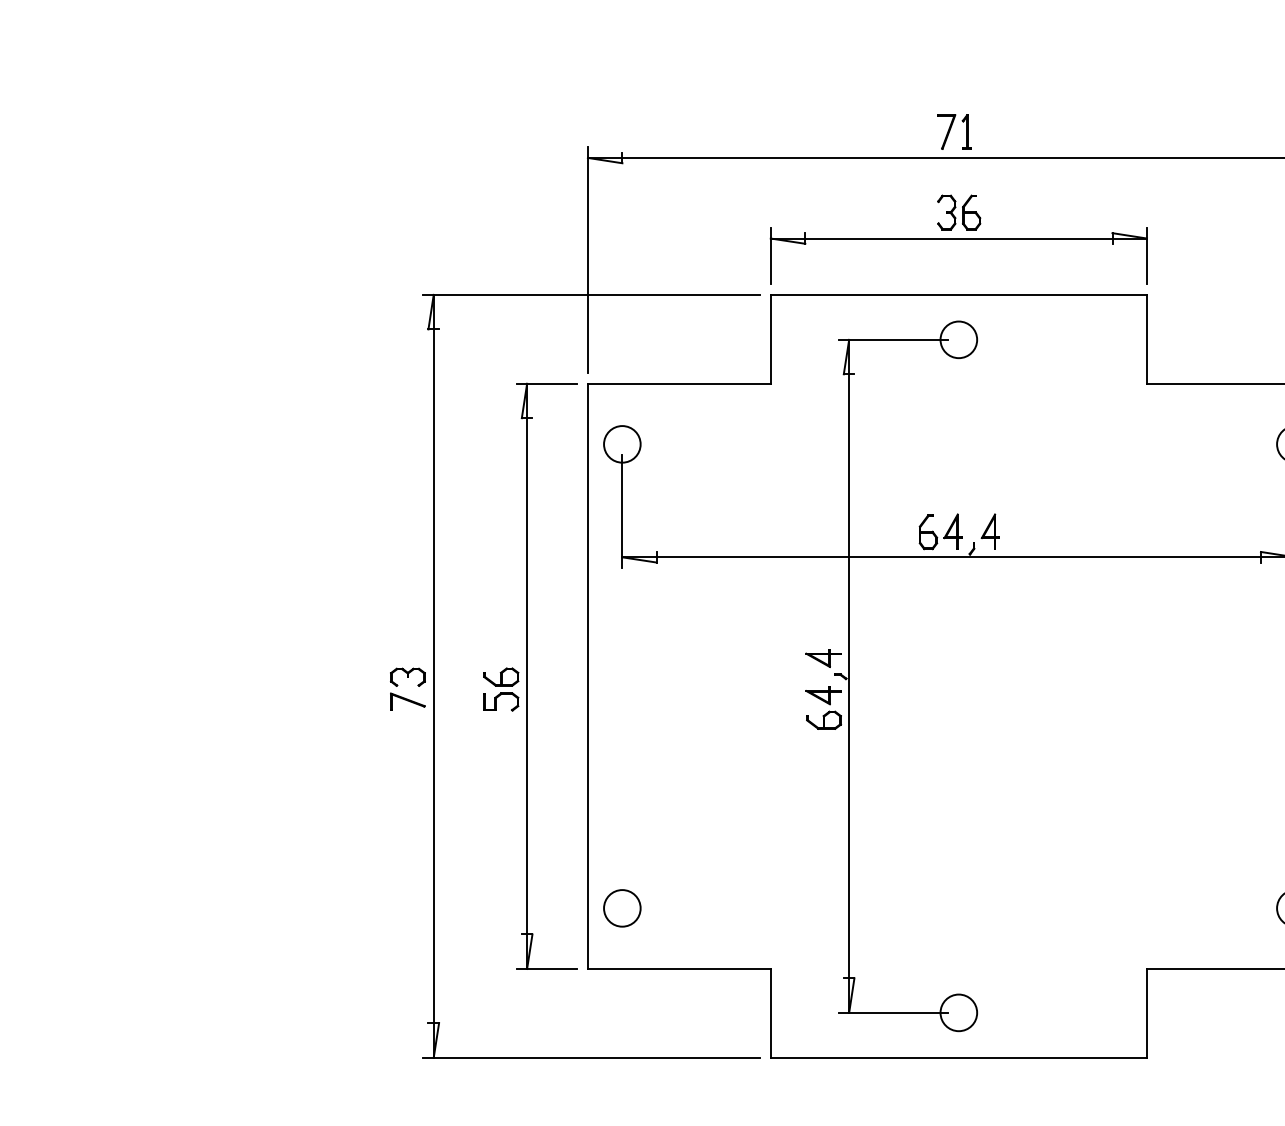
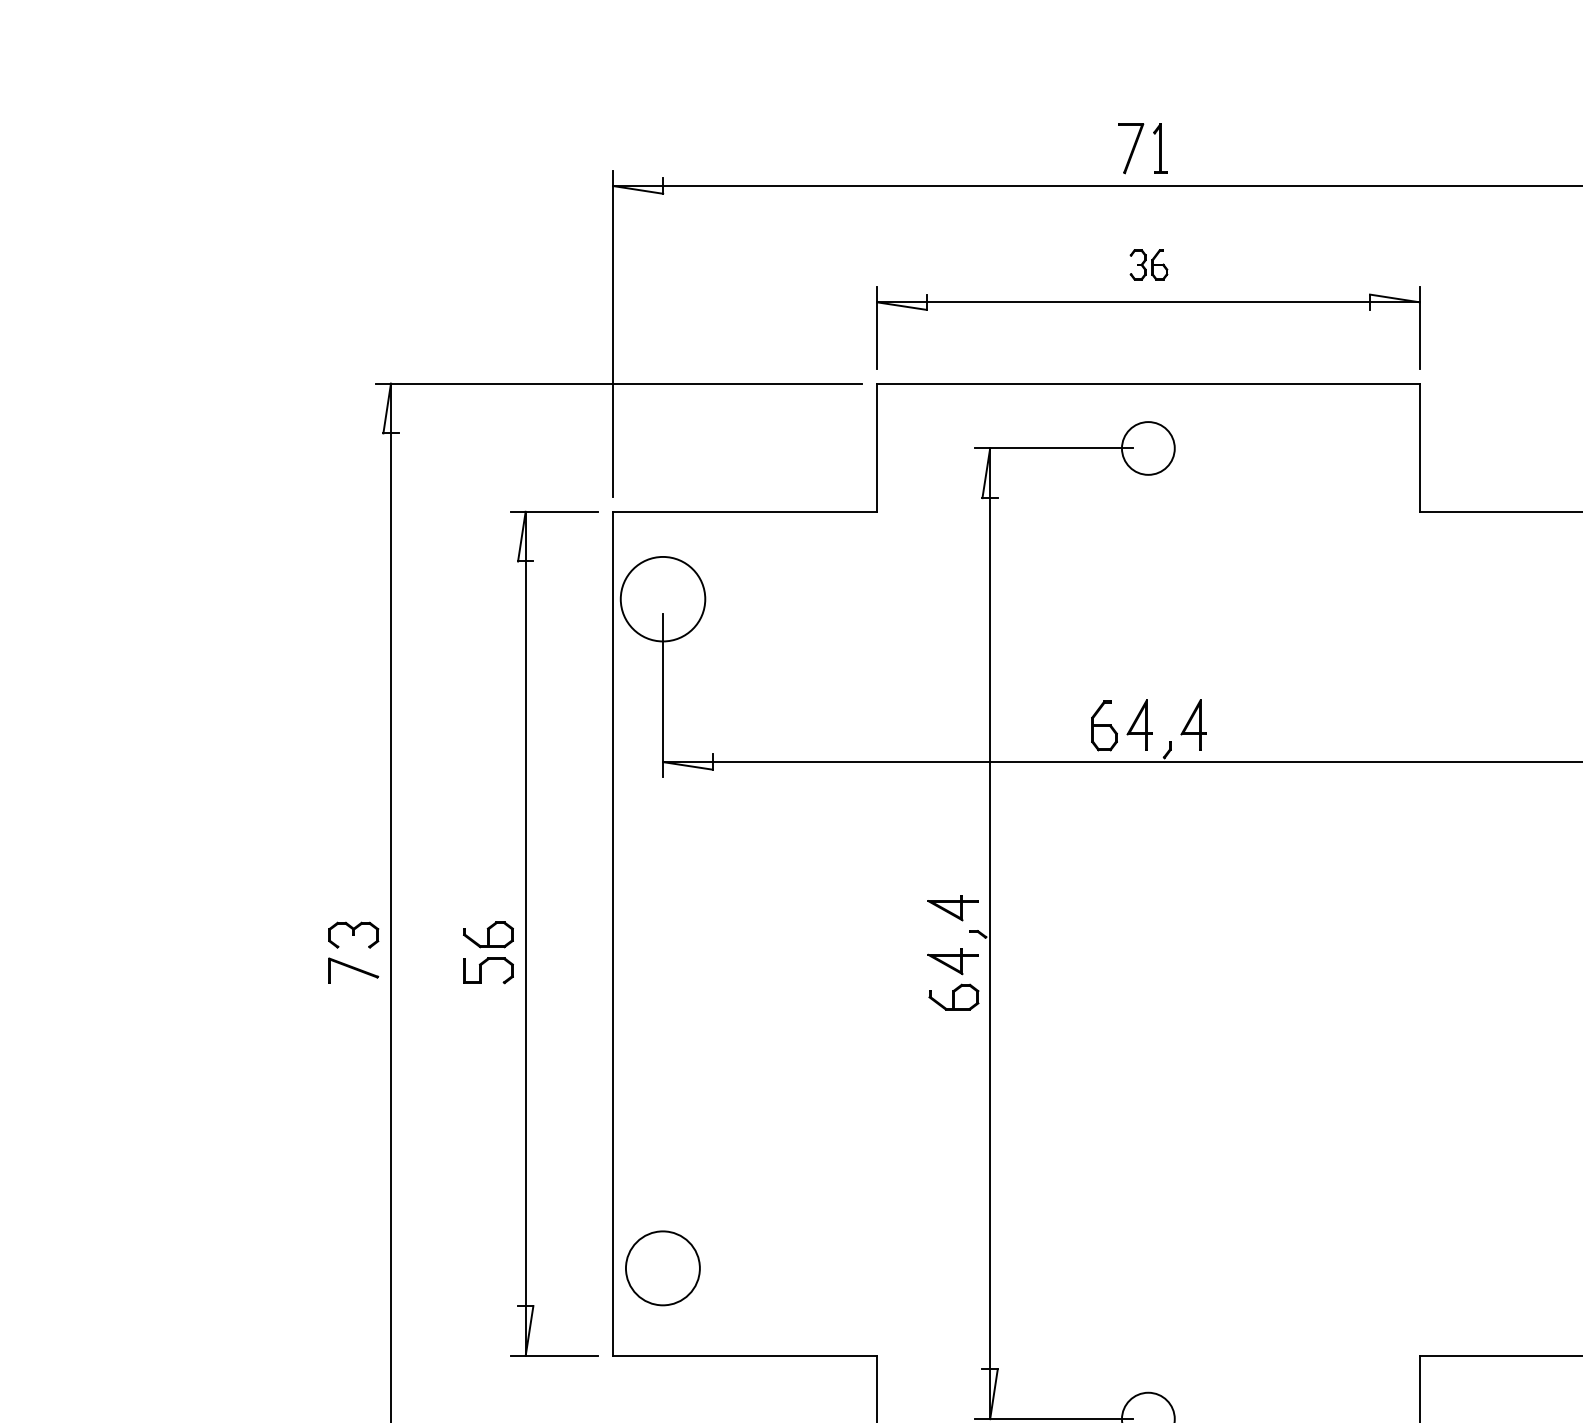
part: (959, 212) -> (1149, 264), size x0.6
circle: (622, 444) -> (663, 599), size x1.6
circle: (622, 908) -> (663, 1268), size x1.4

